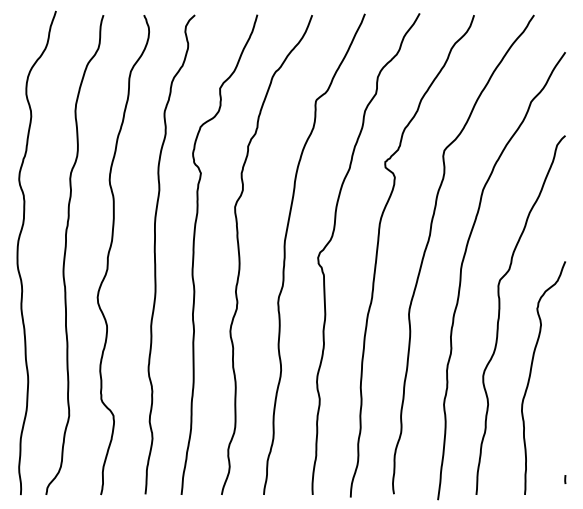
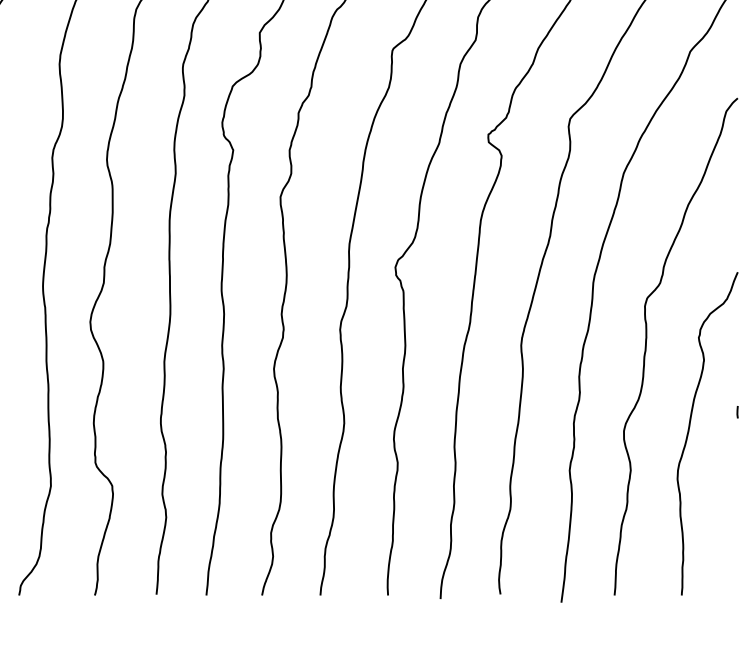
curve: (565, 479) -> (737, 412), moved

